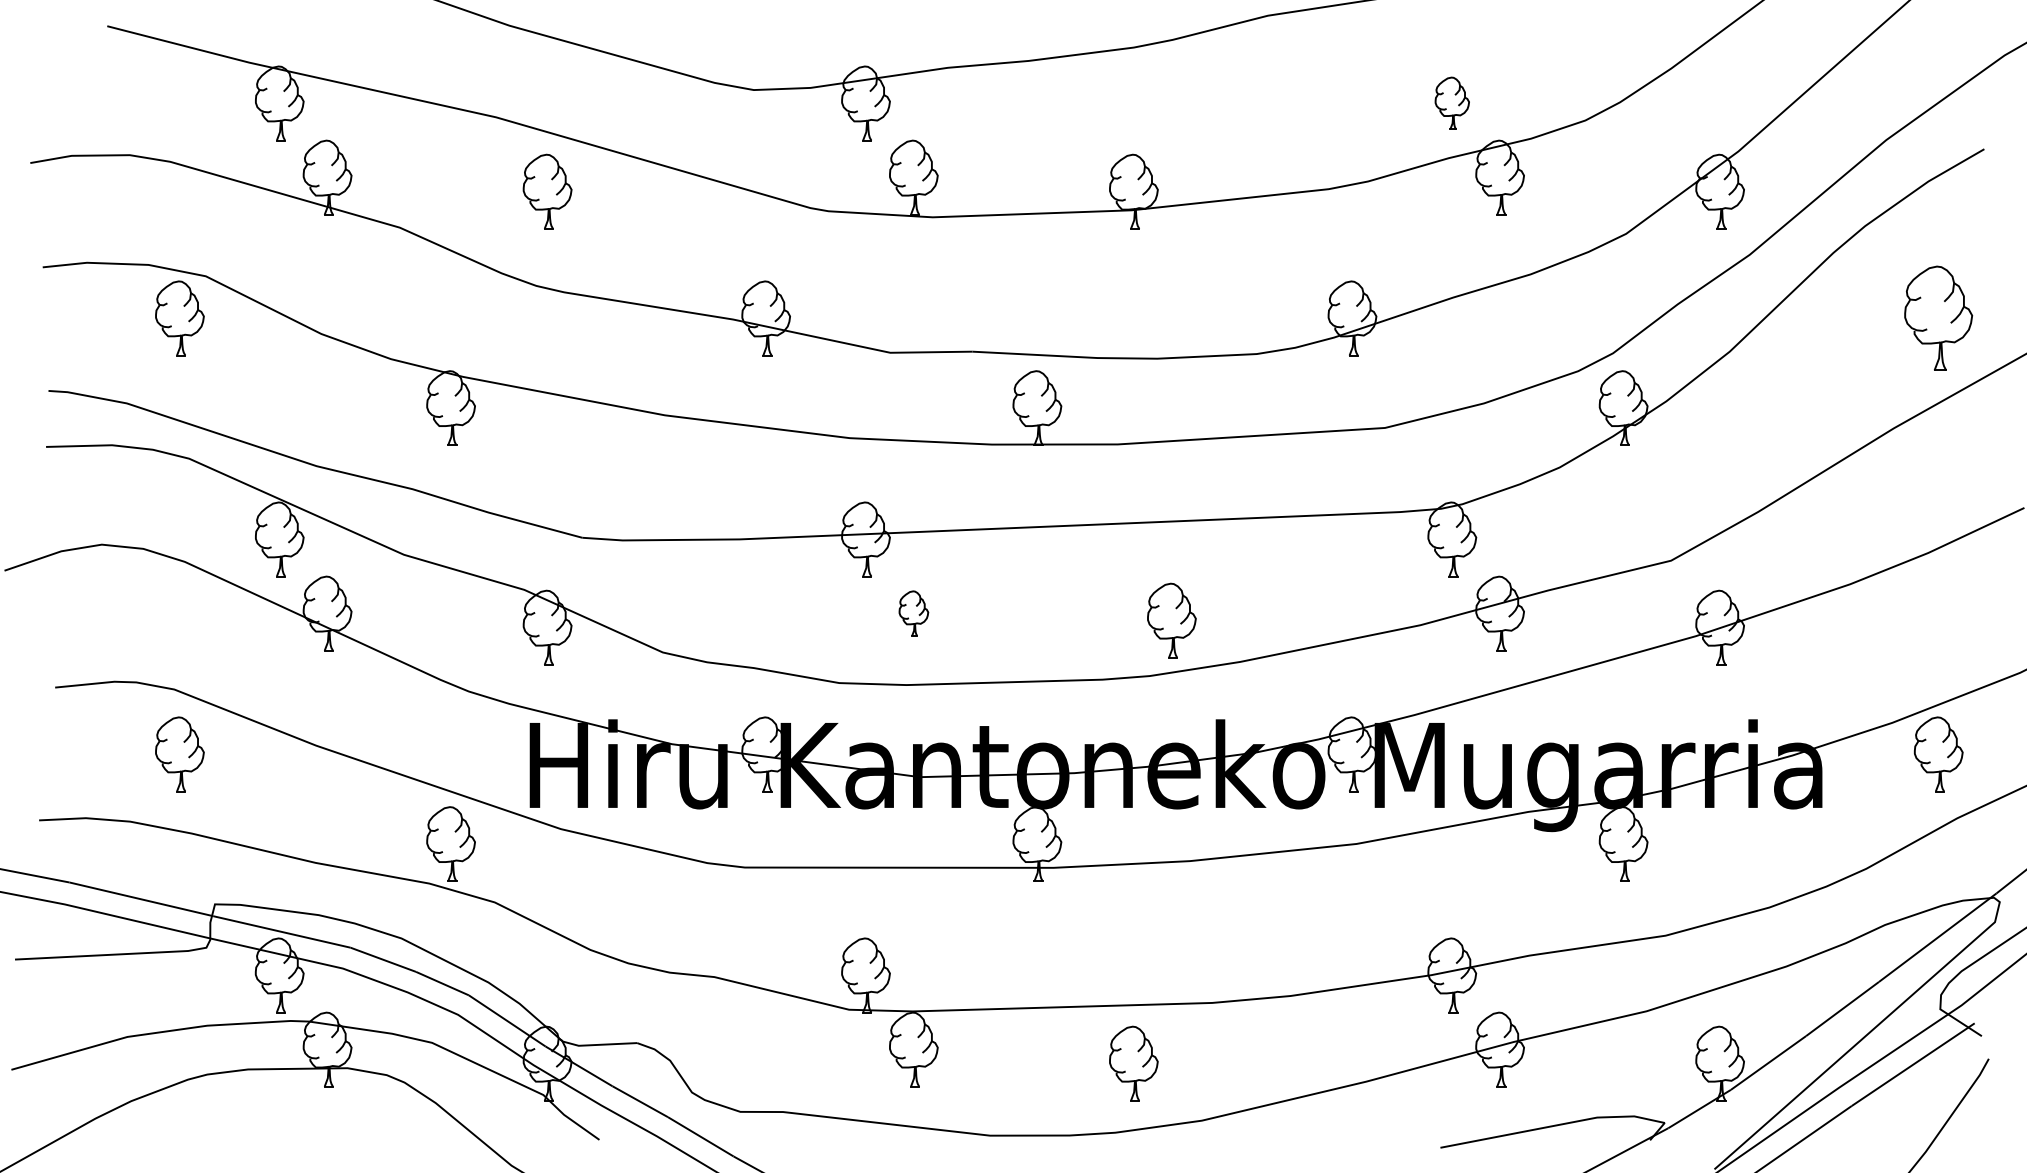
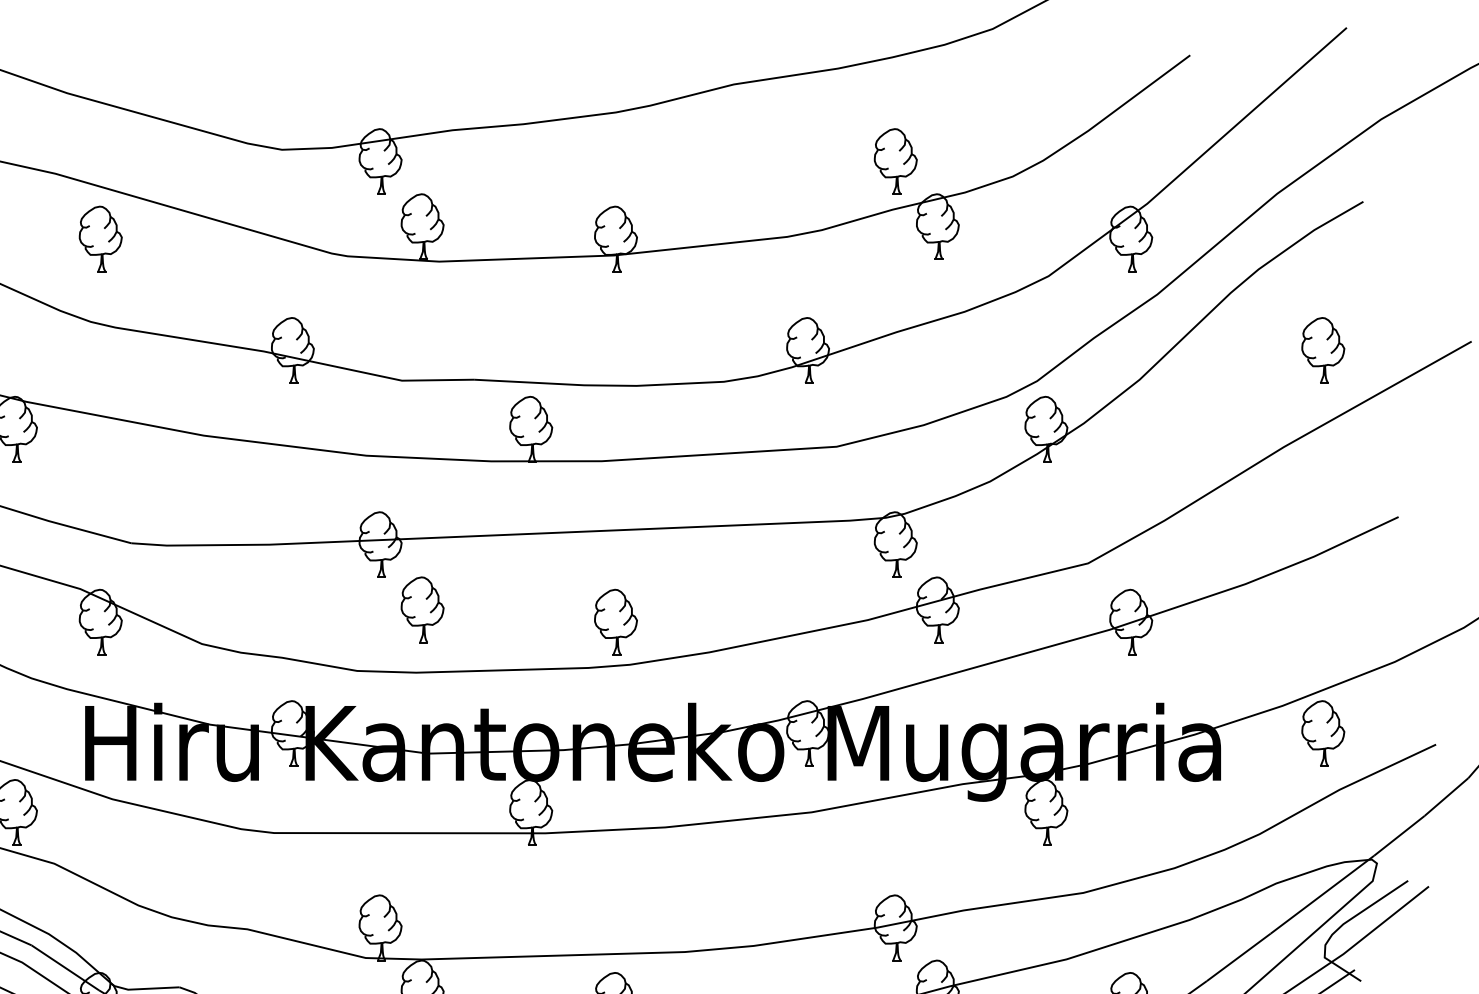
part: (1452, 103) -> (896, 161), size x1.43
part: (1938, 318) -> (1323, 350), size x0.71
part: (913, 613) -> (422, 609), size x1.67
part: (1171, 620) -> (615, 622), moved

